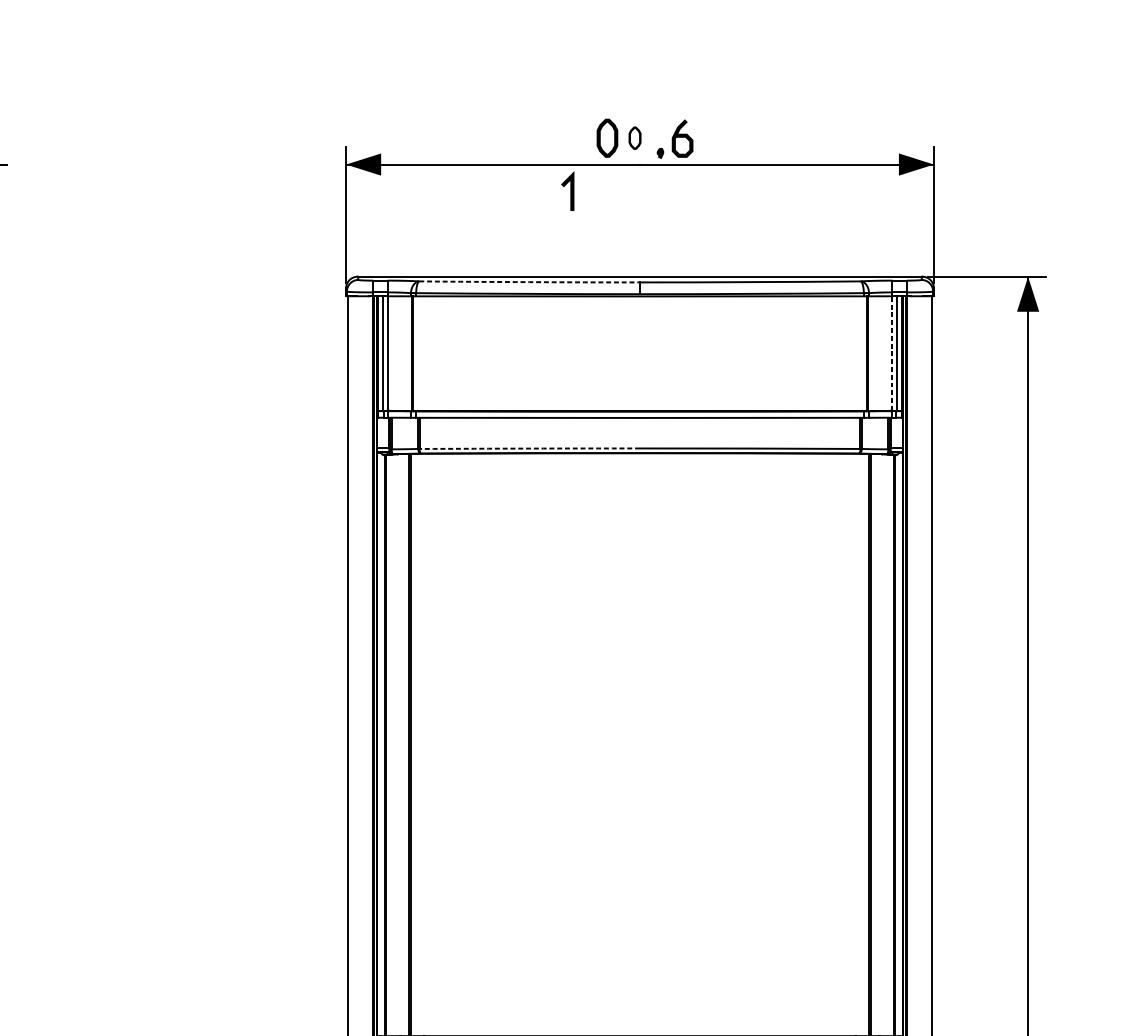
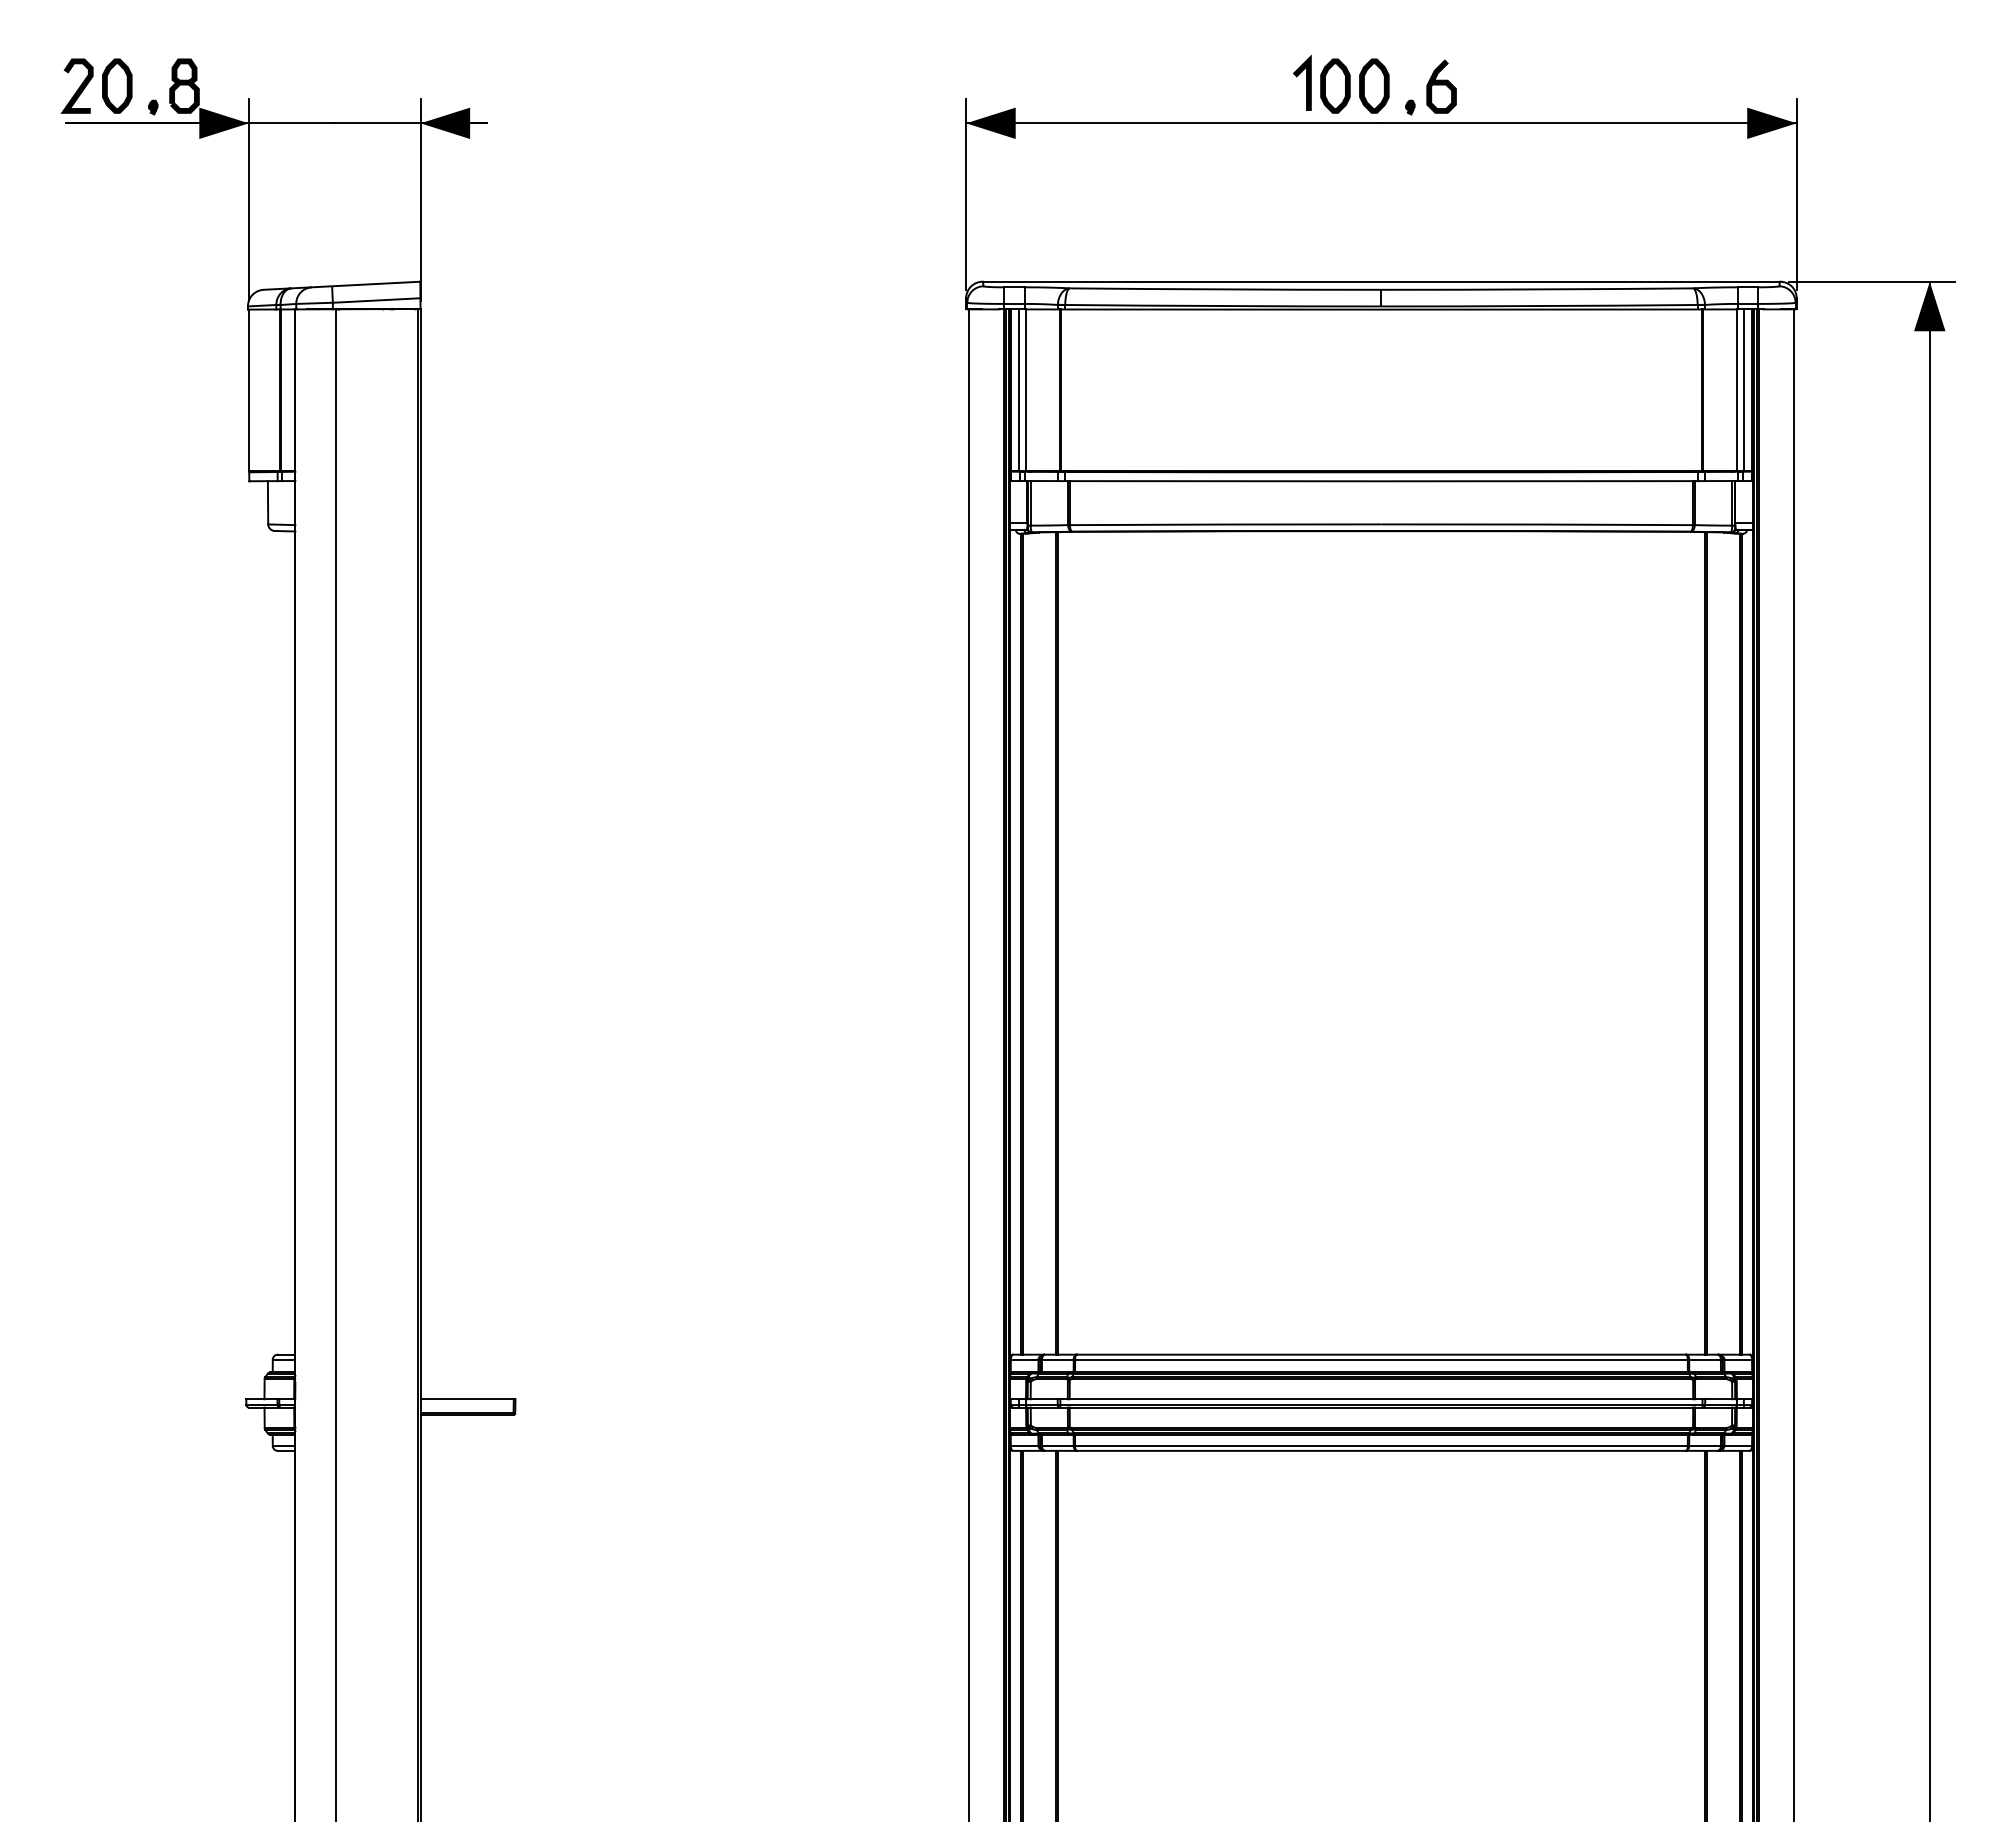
part: (635, 137) -> (1374, 85), size x1.67
line: (570, 190) -> (1306, 82), moved
arc: (529, 282) -> (1225, 289), dashed -> solid
line: (891, 353) -> (1736, 390), dashed -> solid
arc: (529, 448) -> (1225, 524), dashed -> solid

